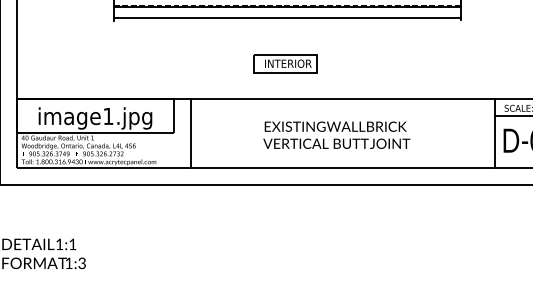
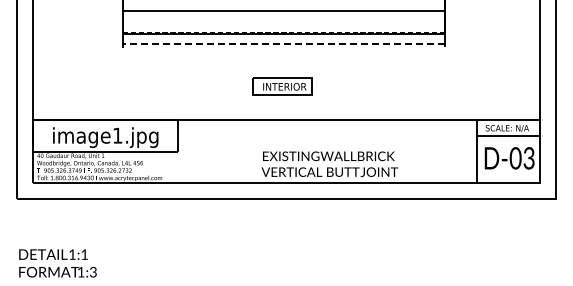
line: (286, 18) -> (283, 44), solid -> dashed
line: (191, 133) -> (194, 151), removed
text: (336, 134) -> (329, 163), moved

